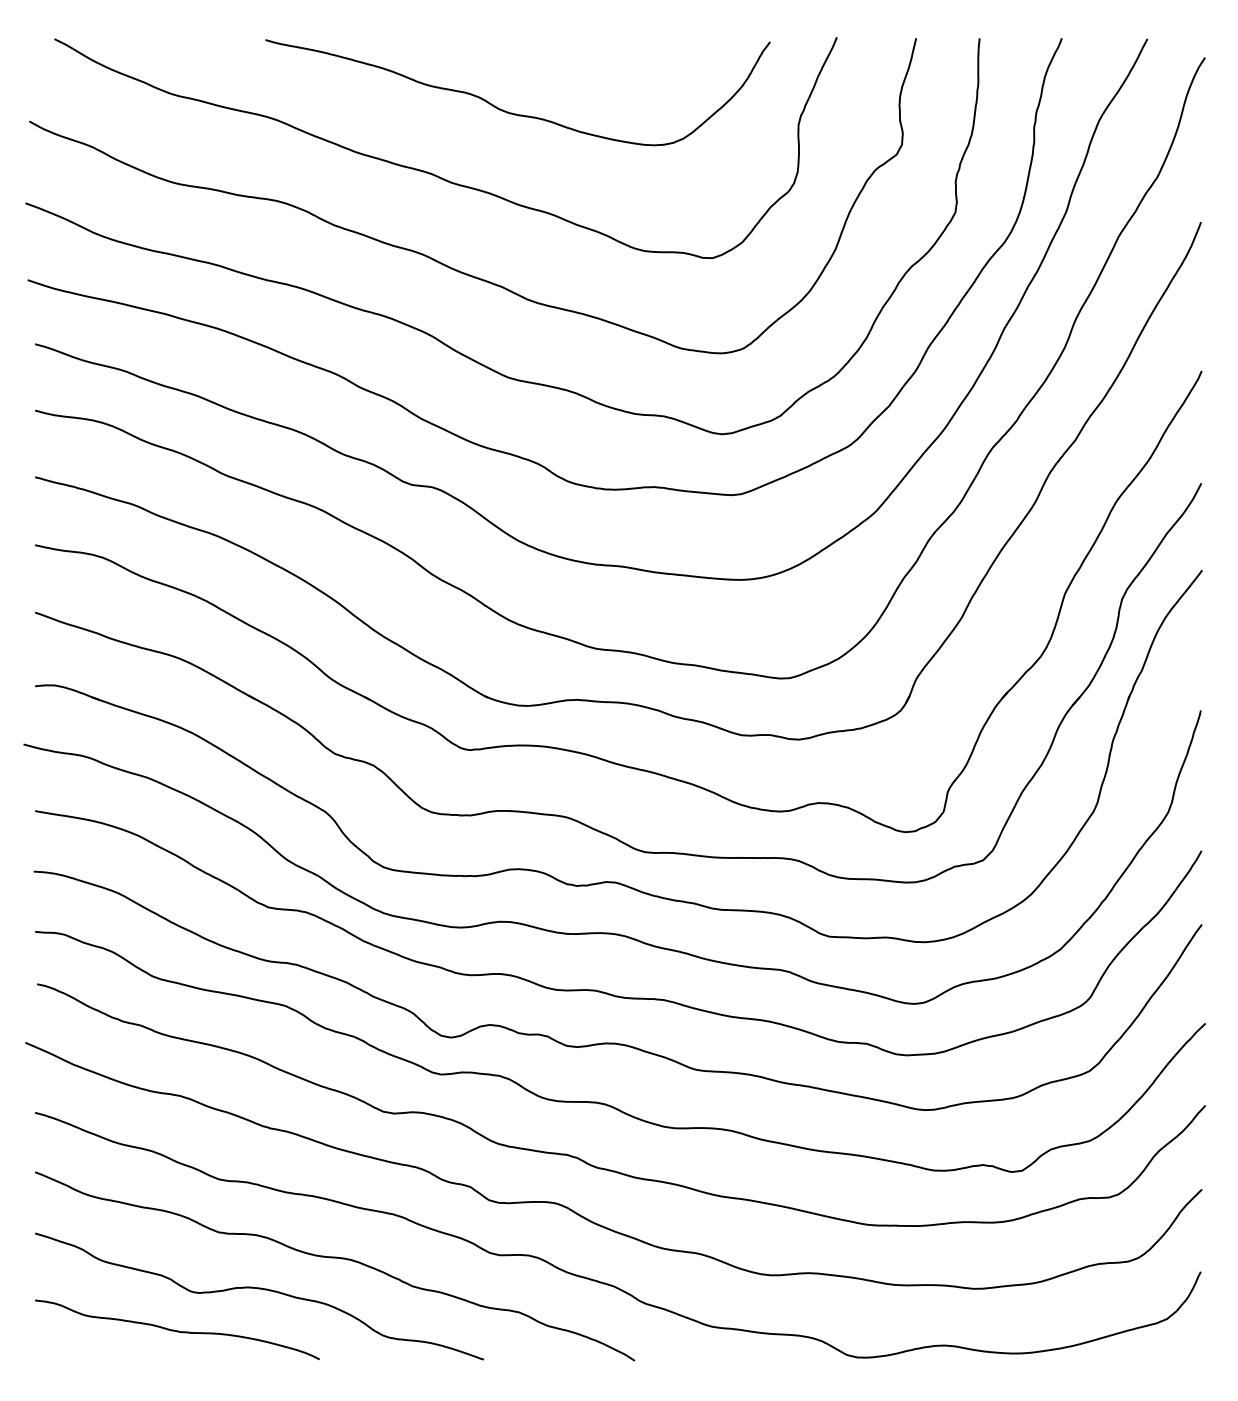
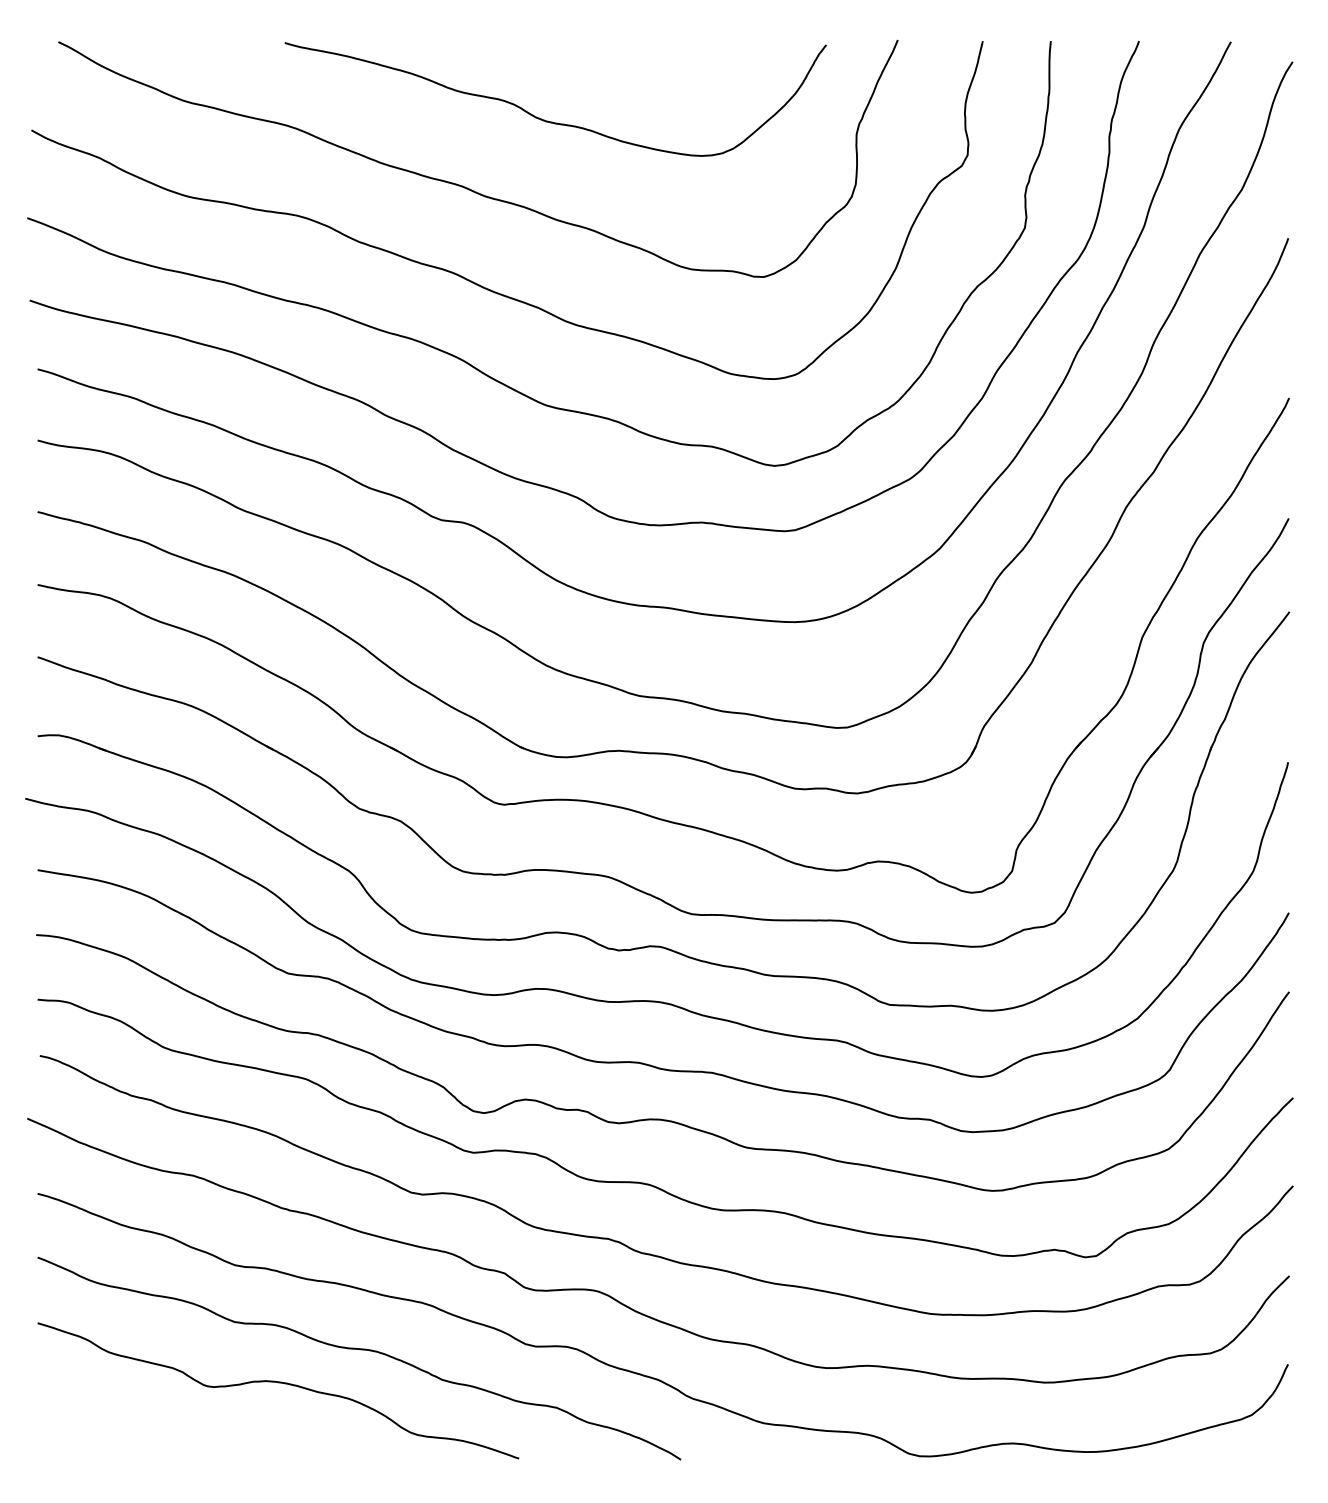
curve: (177, 1330) -> (190, 1427), removed

